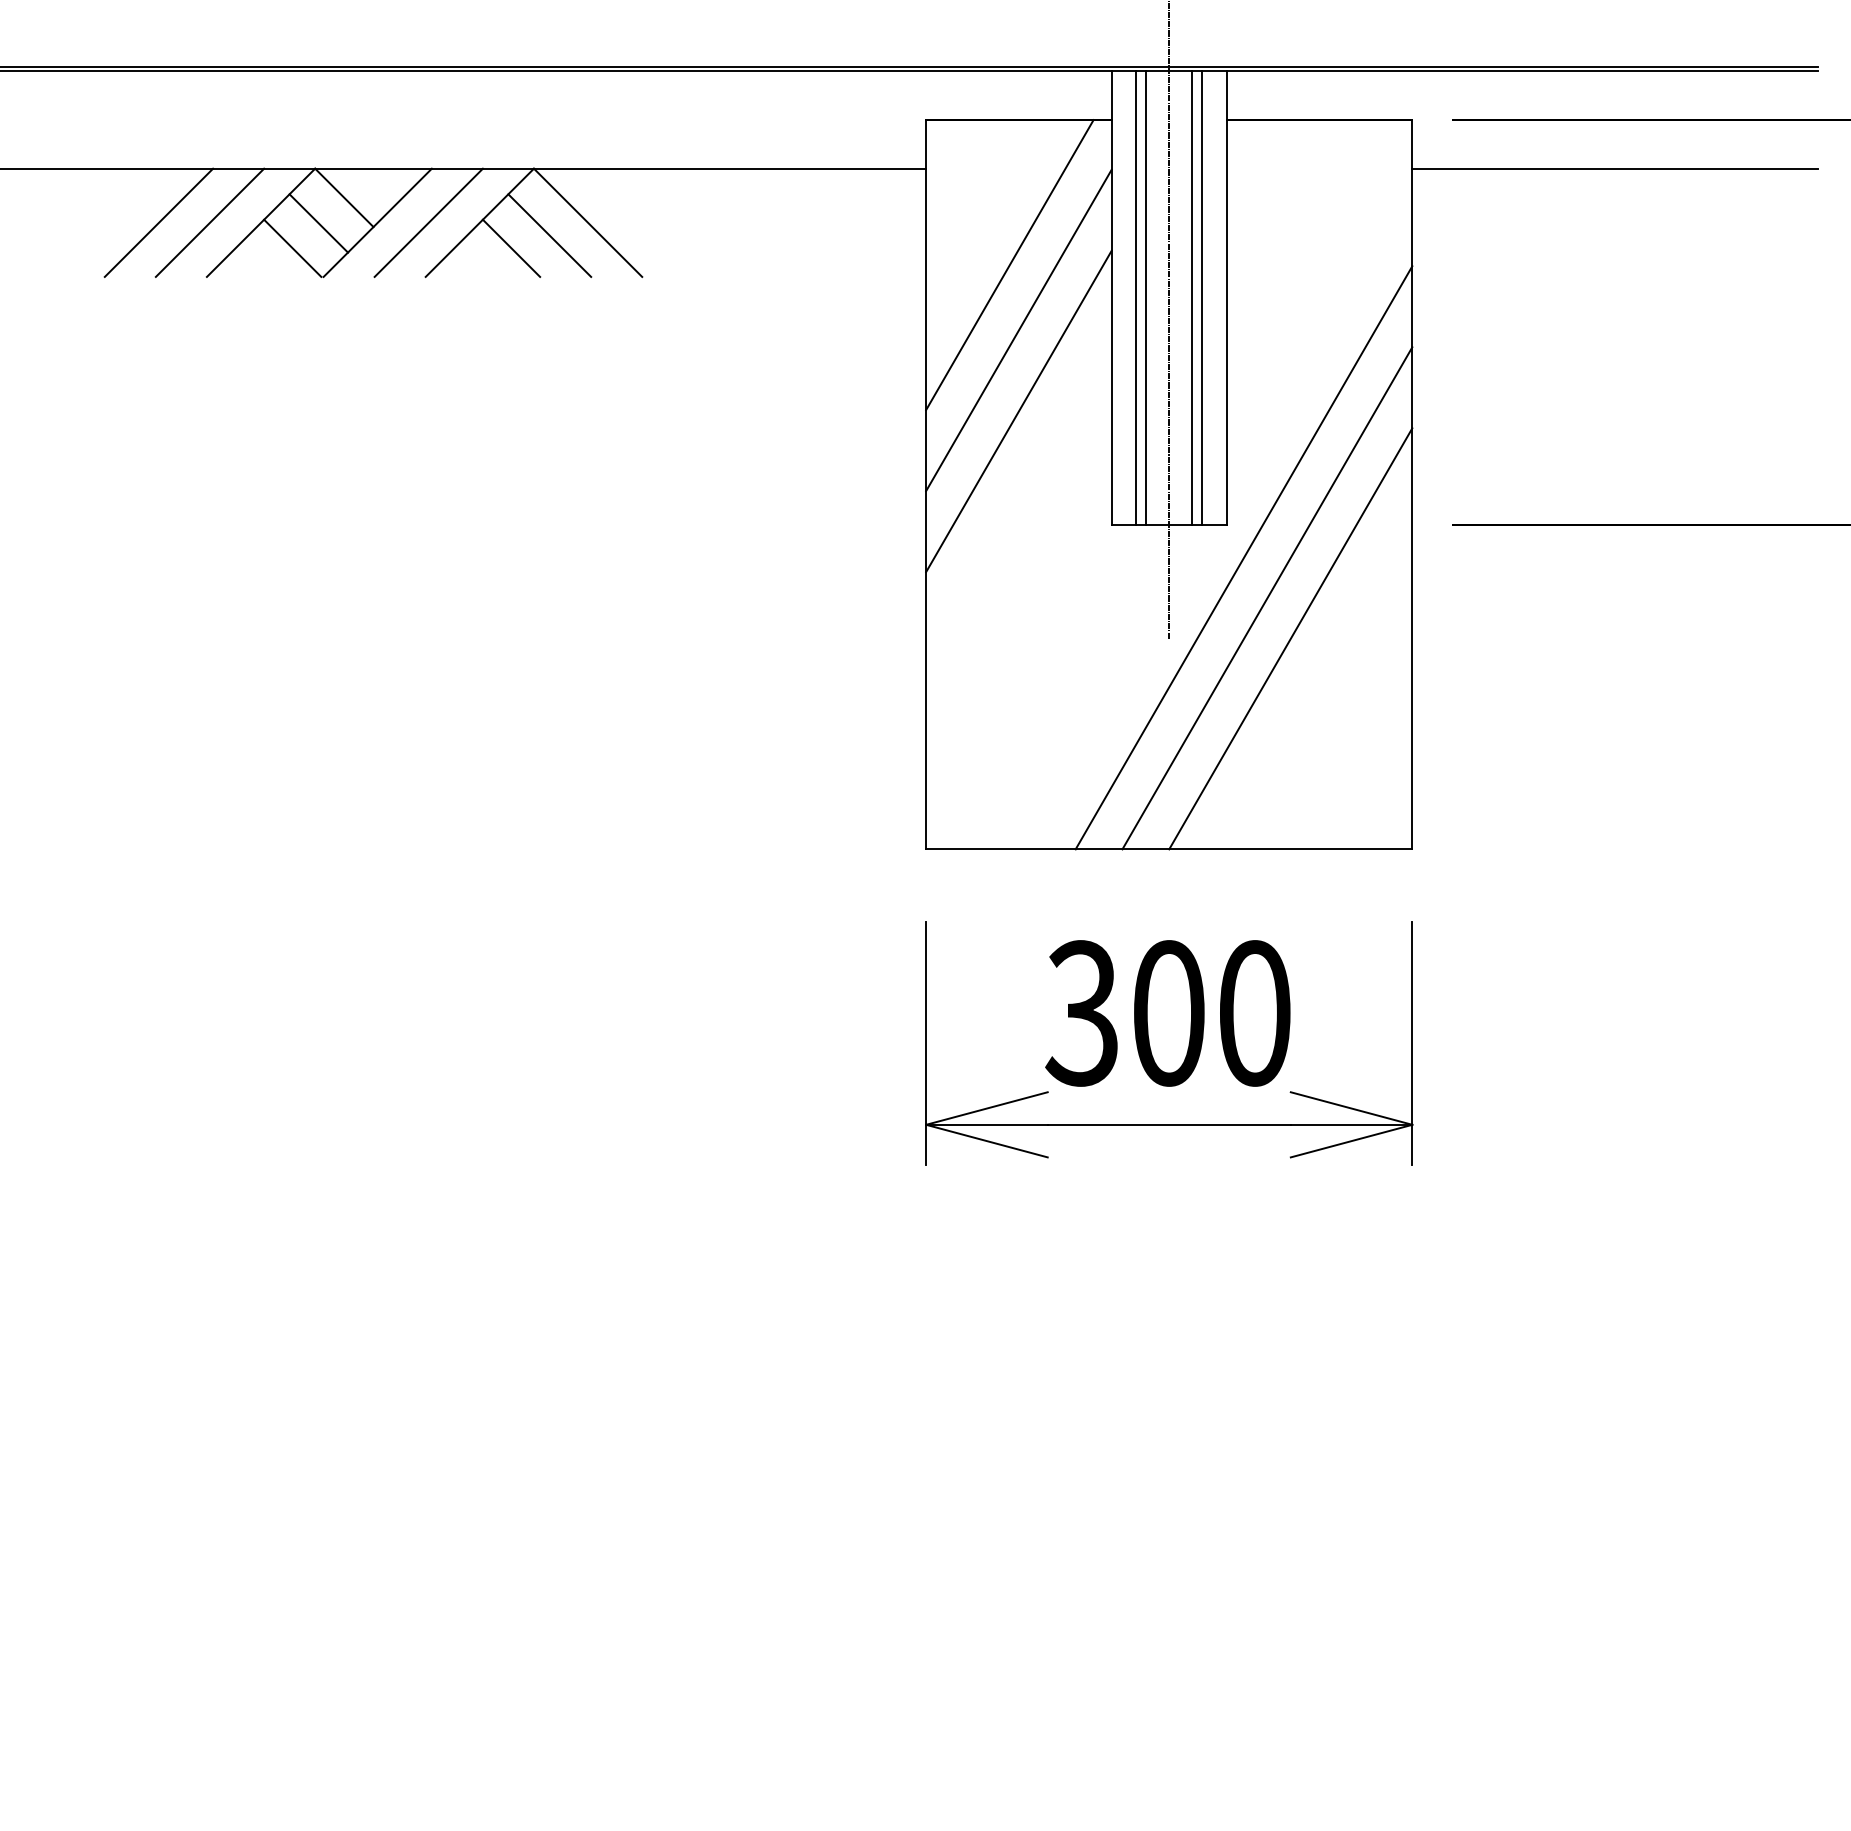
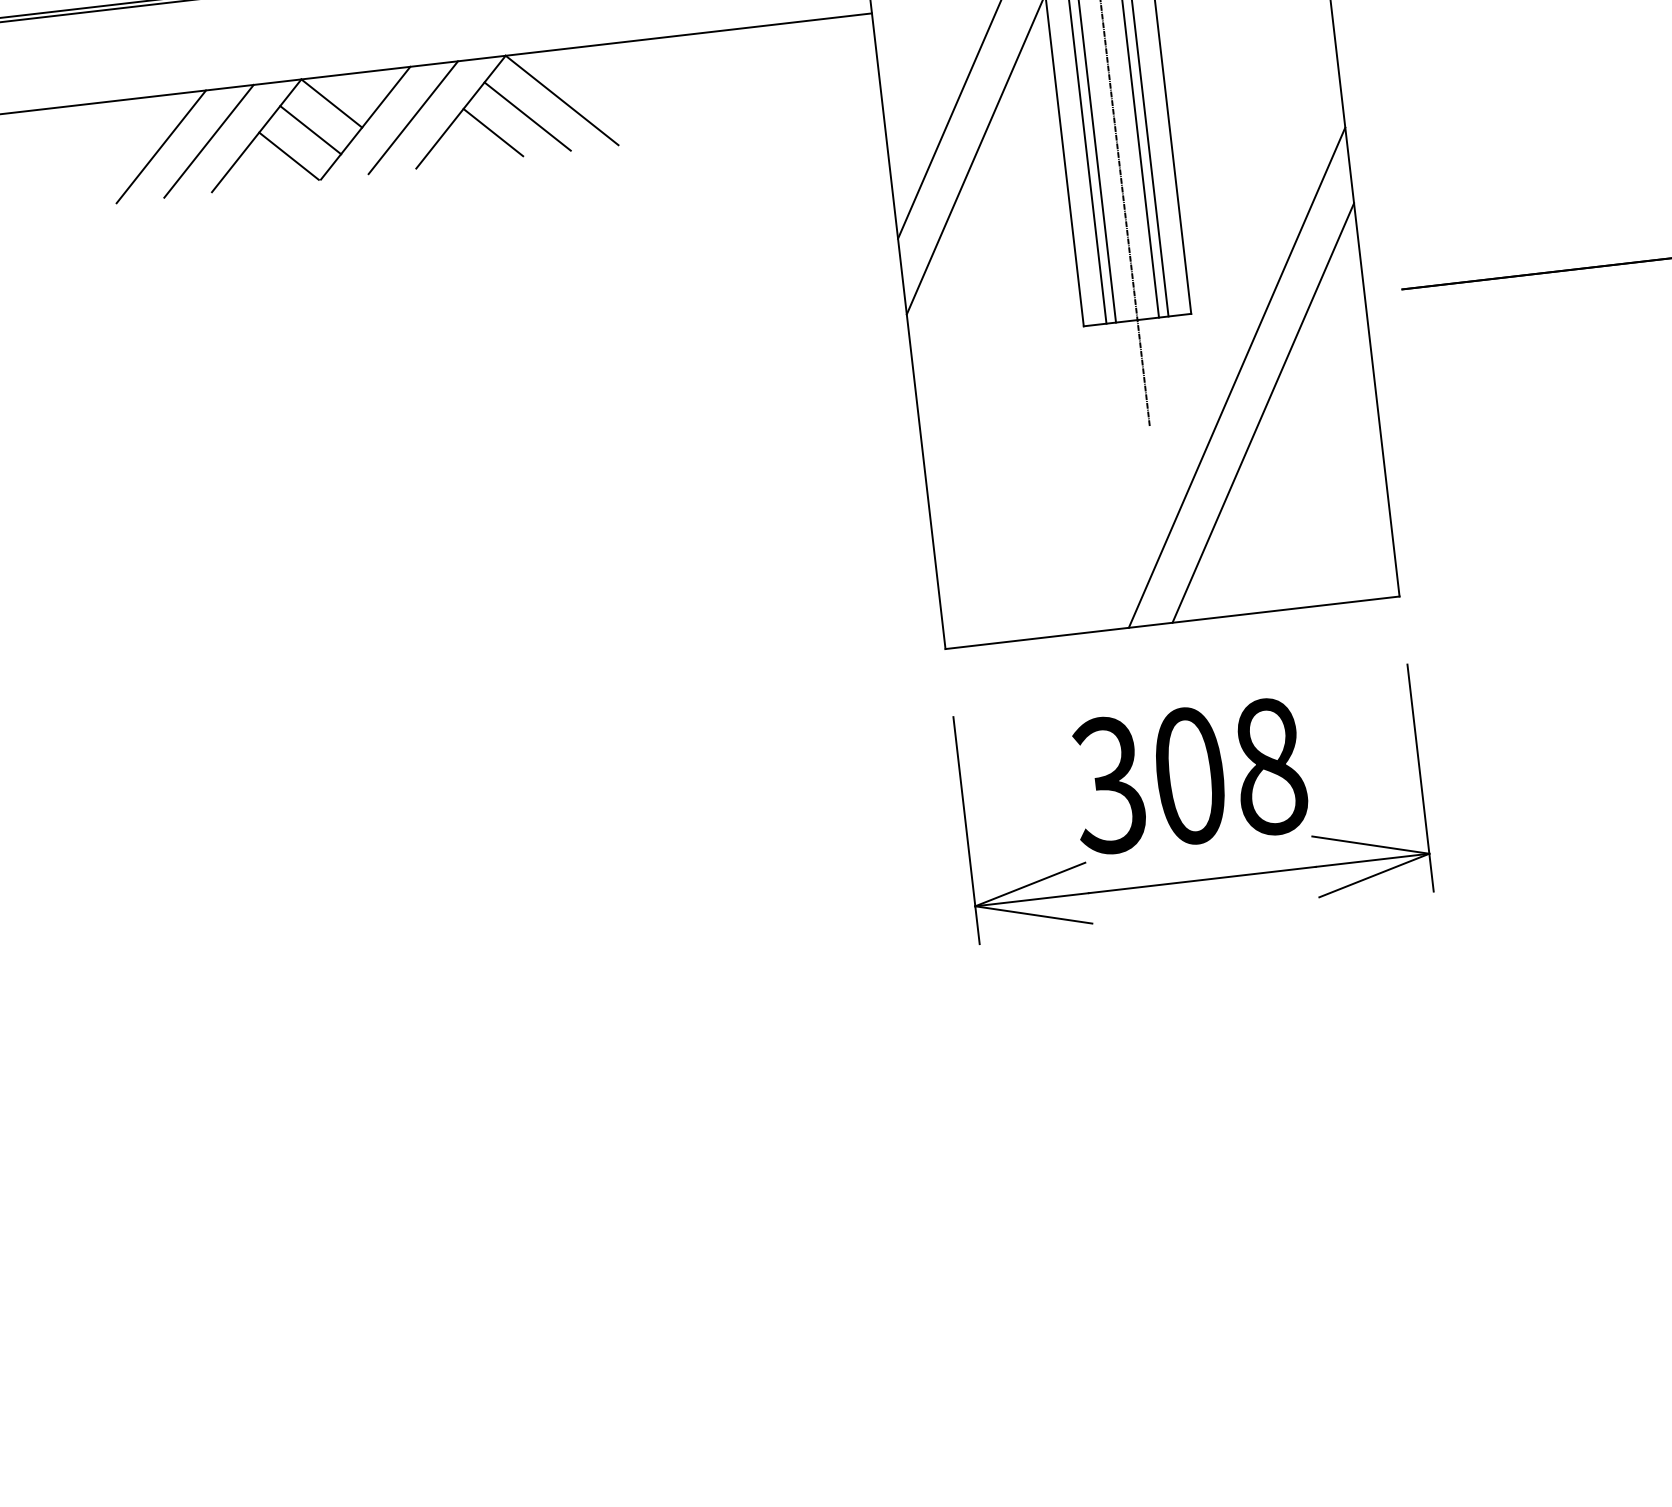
line: (1018, 411) -> (984, 230), removed
line: (1243, 557) -> (1210, 342), removed
text: (1254, 1013) -> (1269, 766), 300 -> 308

